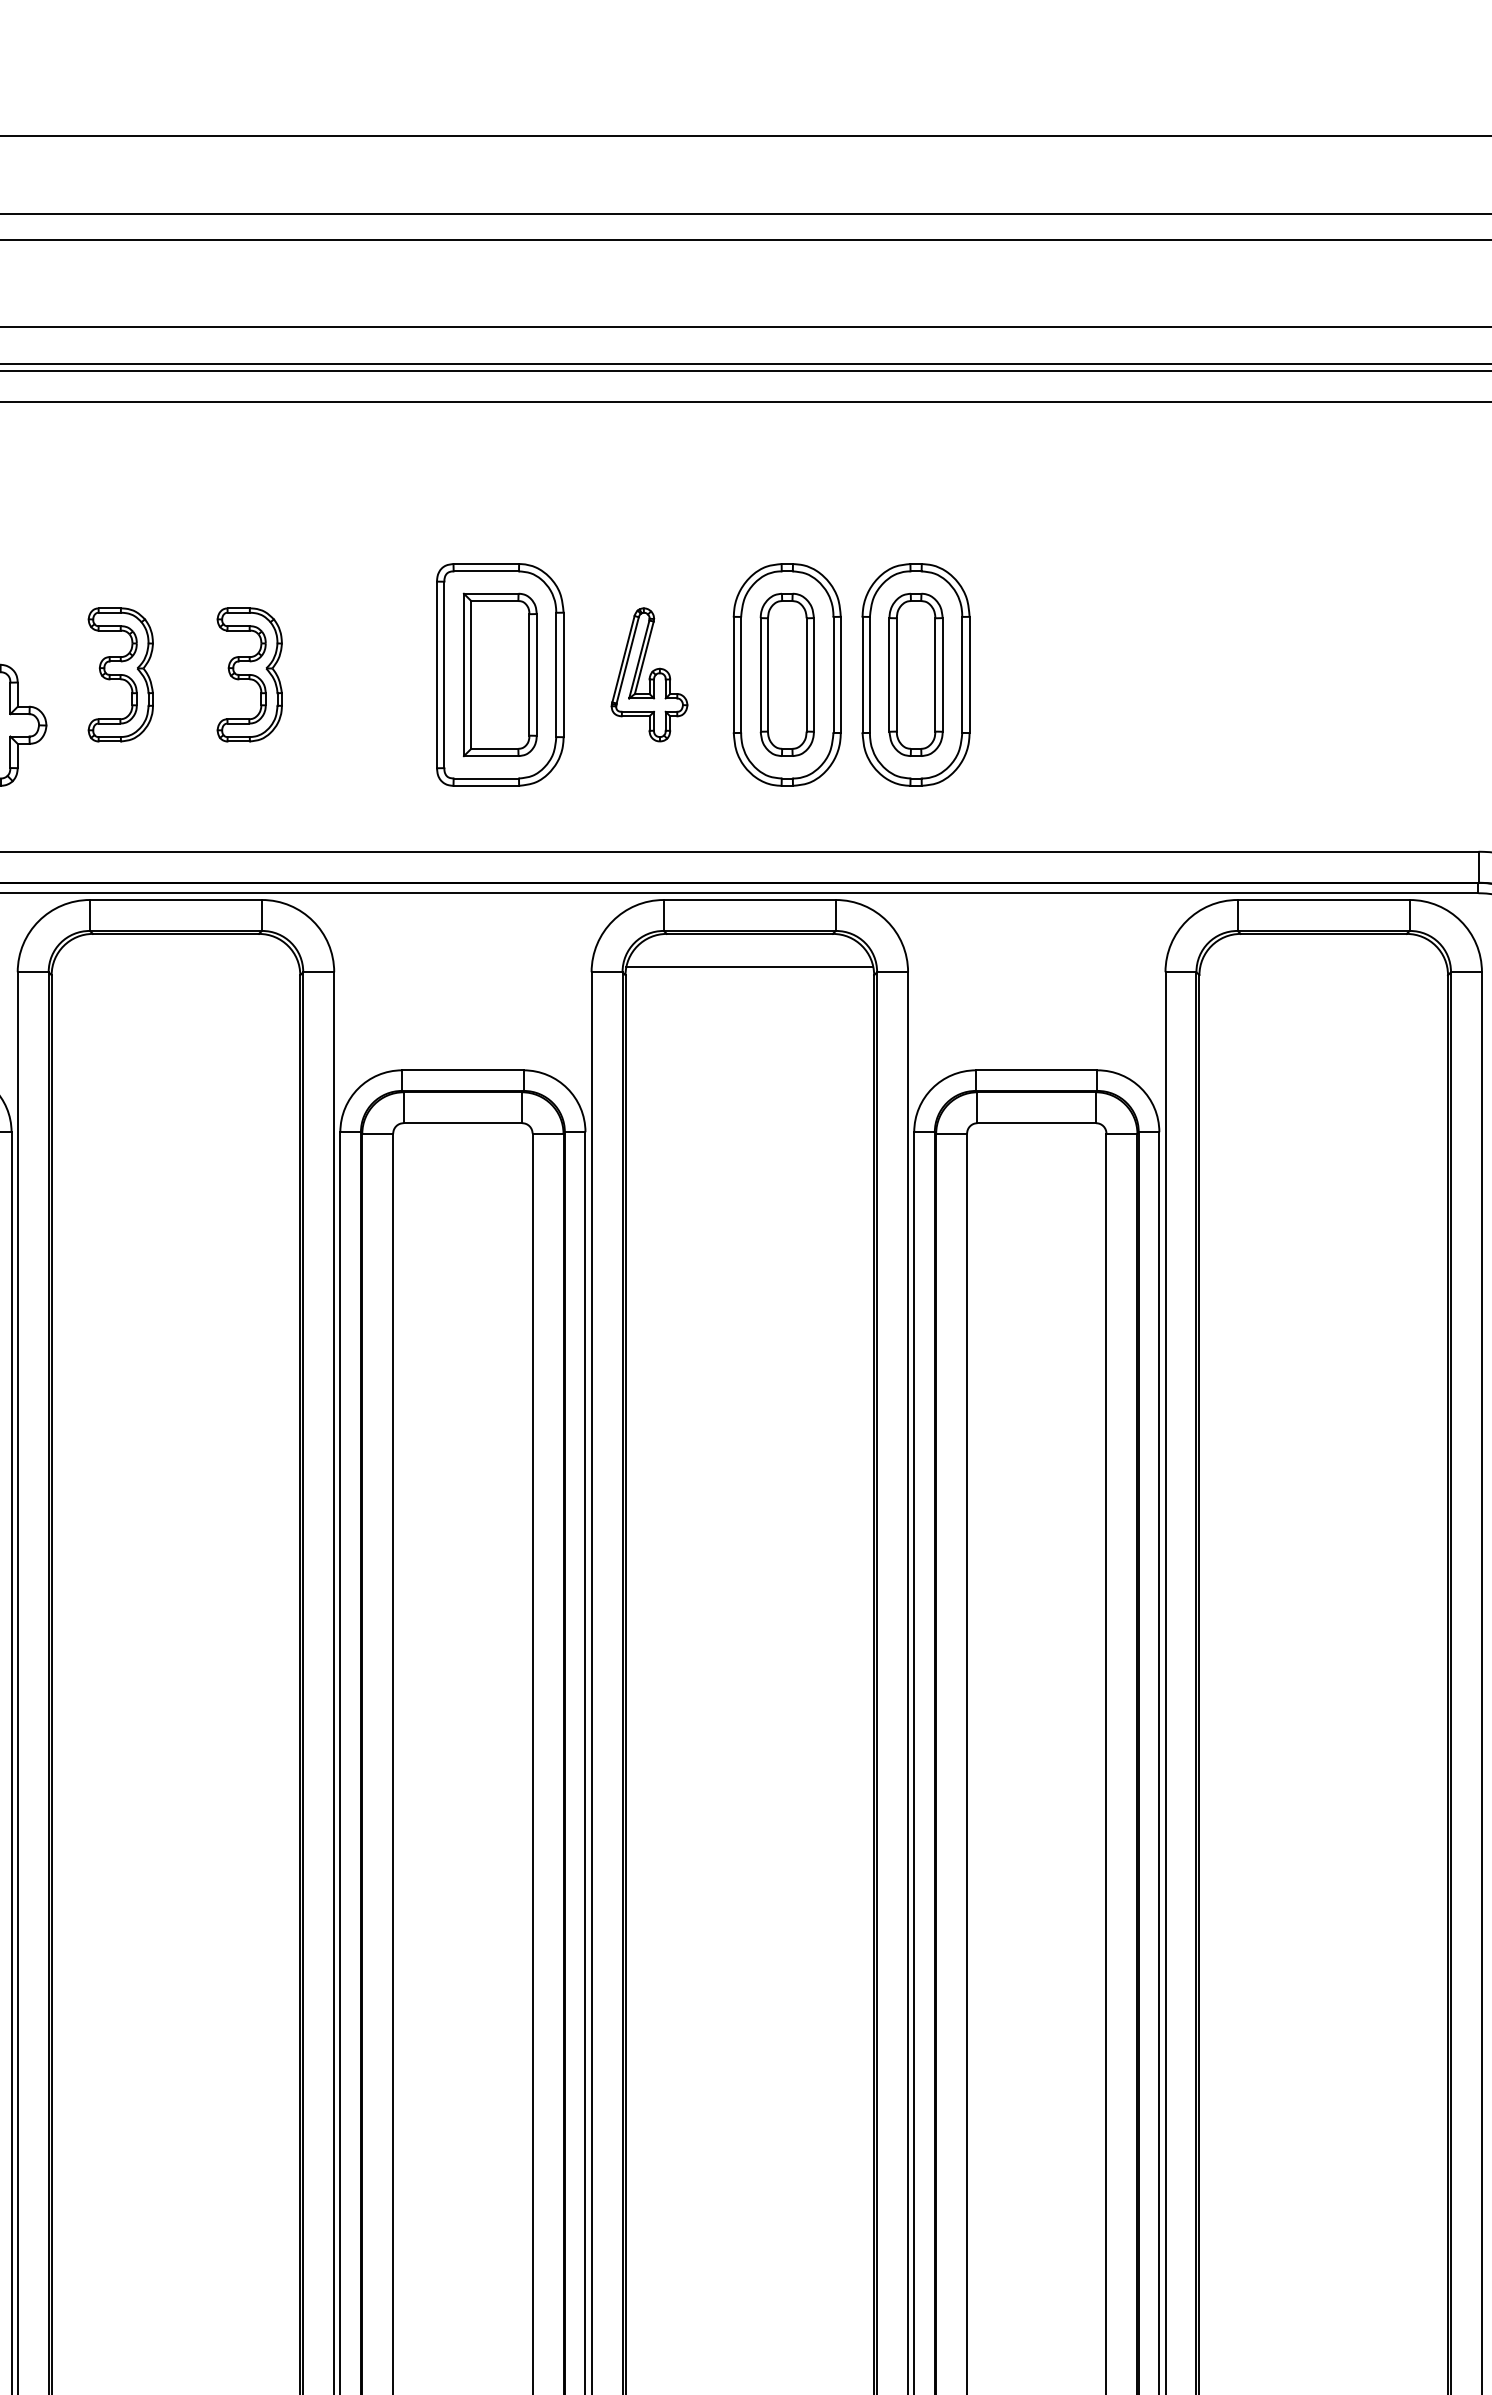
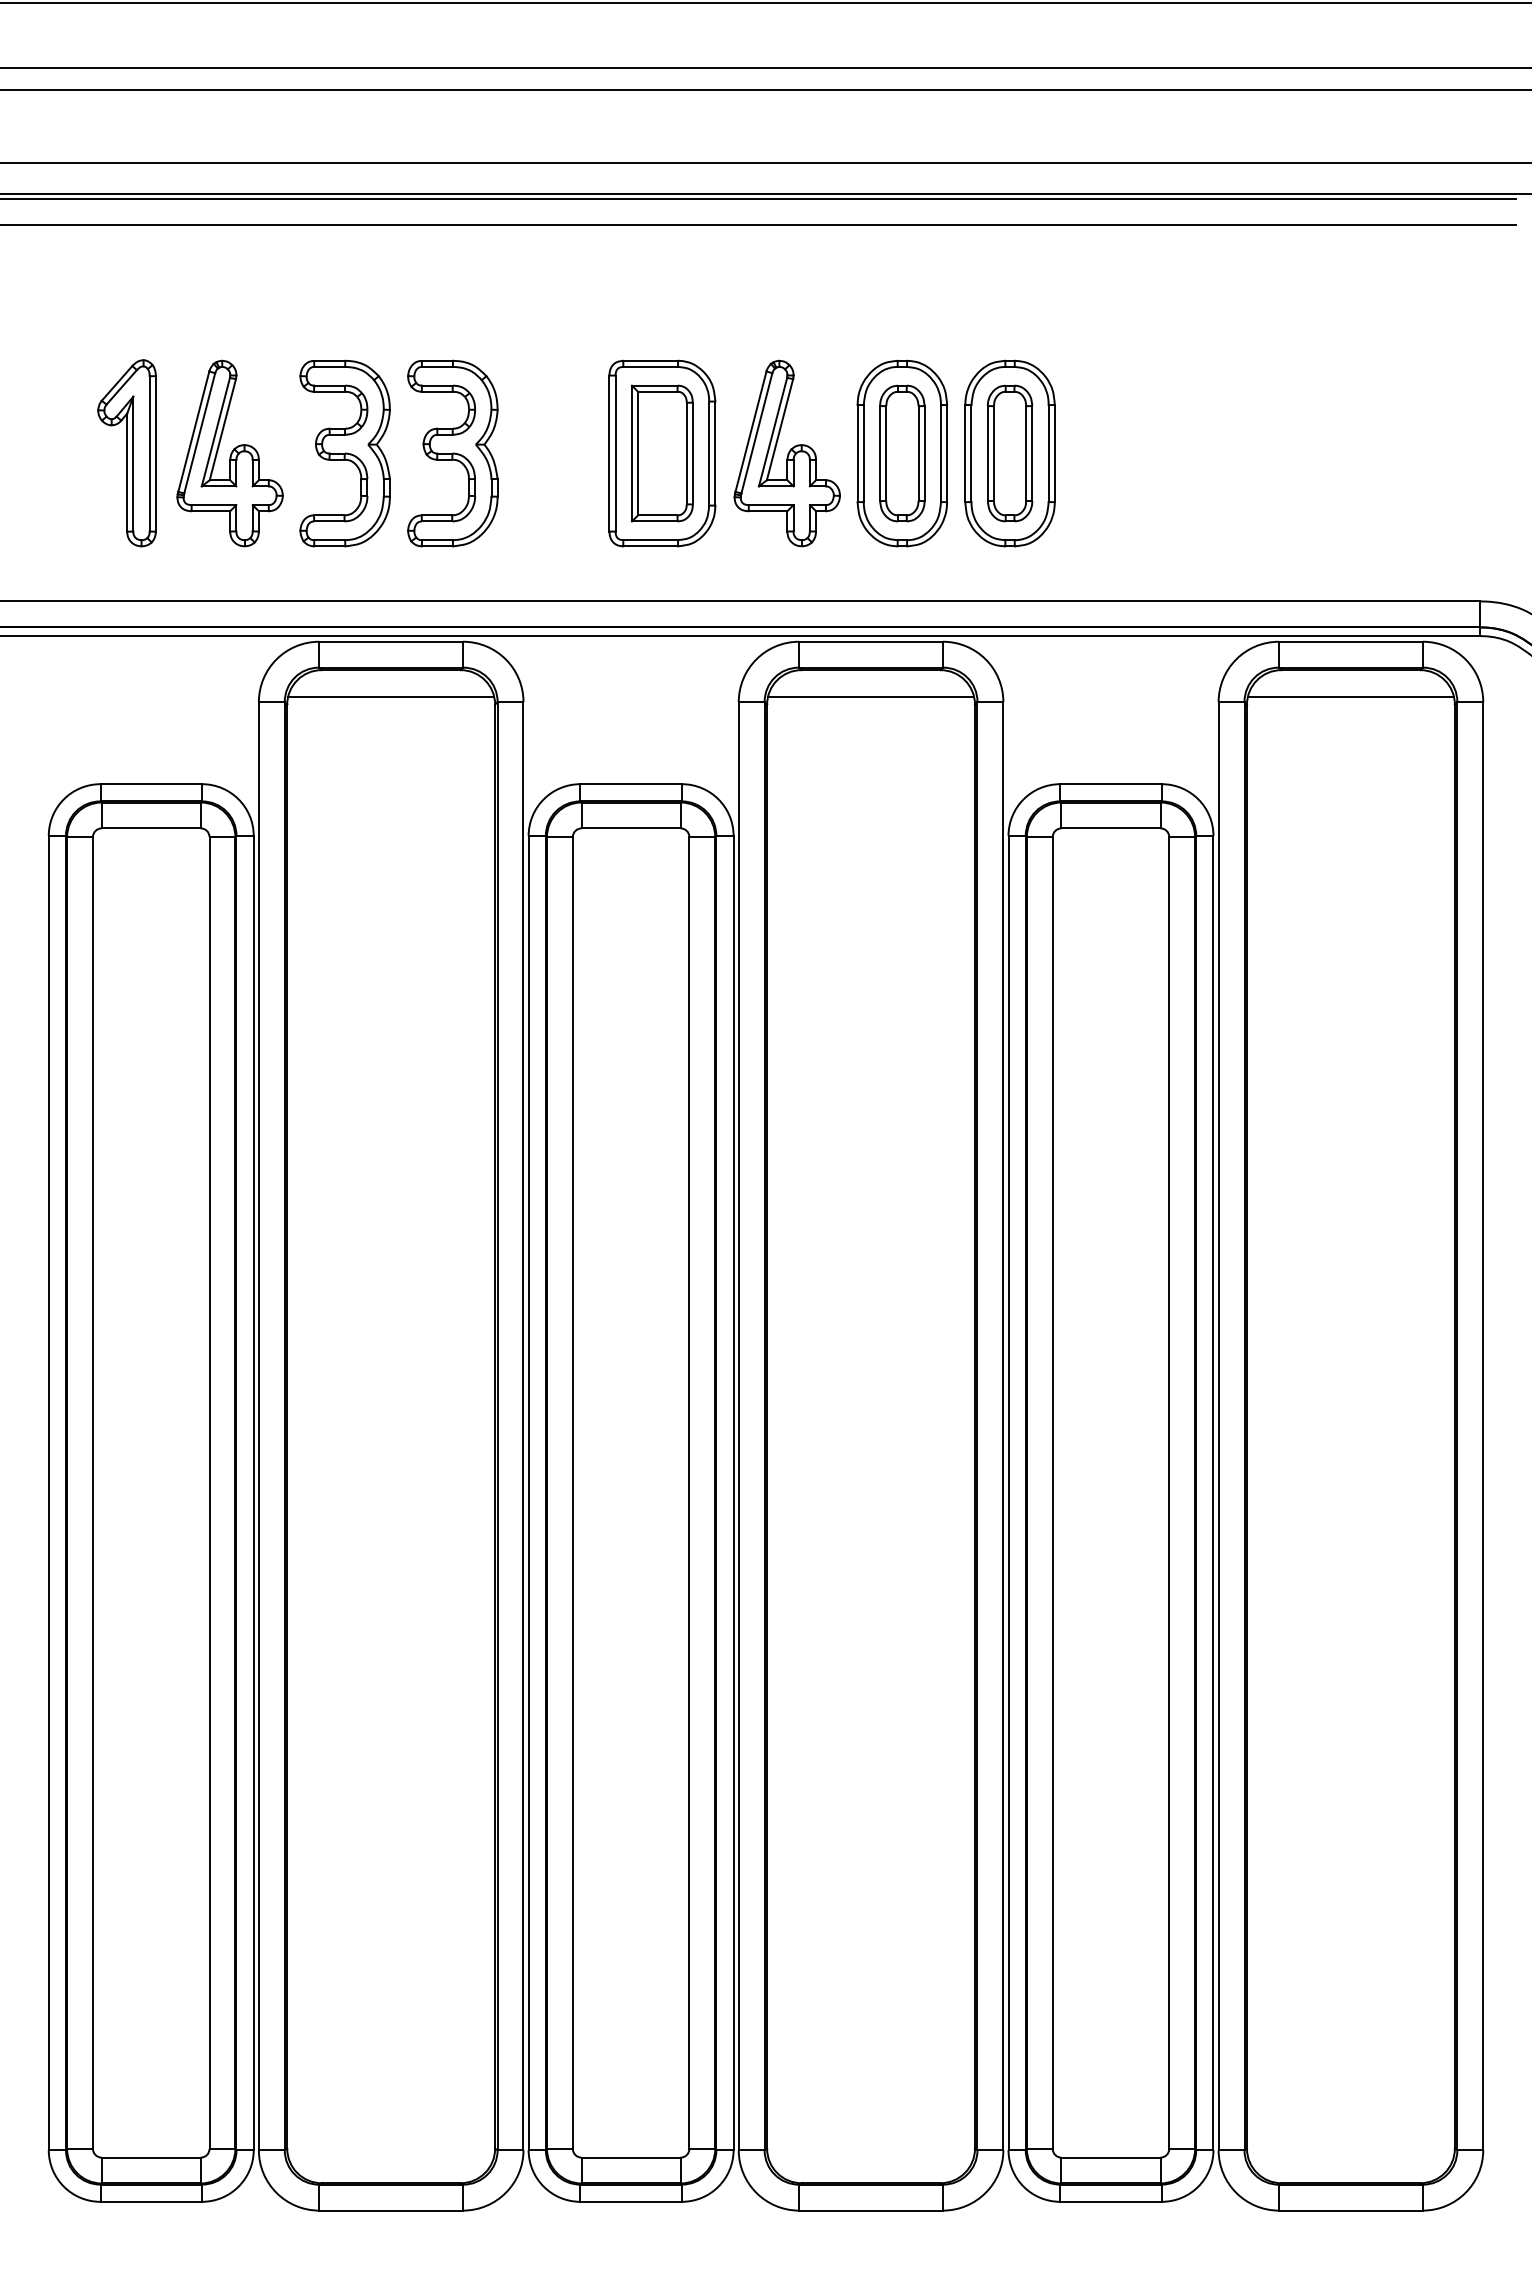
part: (120, 674) -> (344, 453), size x1.67
part: (249, 674) -> (452, 453), size x1.67
part: (648, 674) -> (786, 453), size x1.67
line: (175, 966) -> (390, 697), added
line: (1323, 966) -> (1350, 697), added

